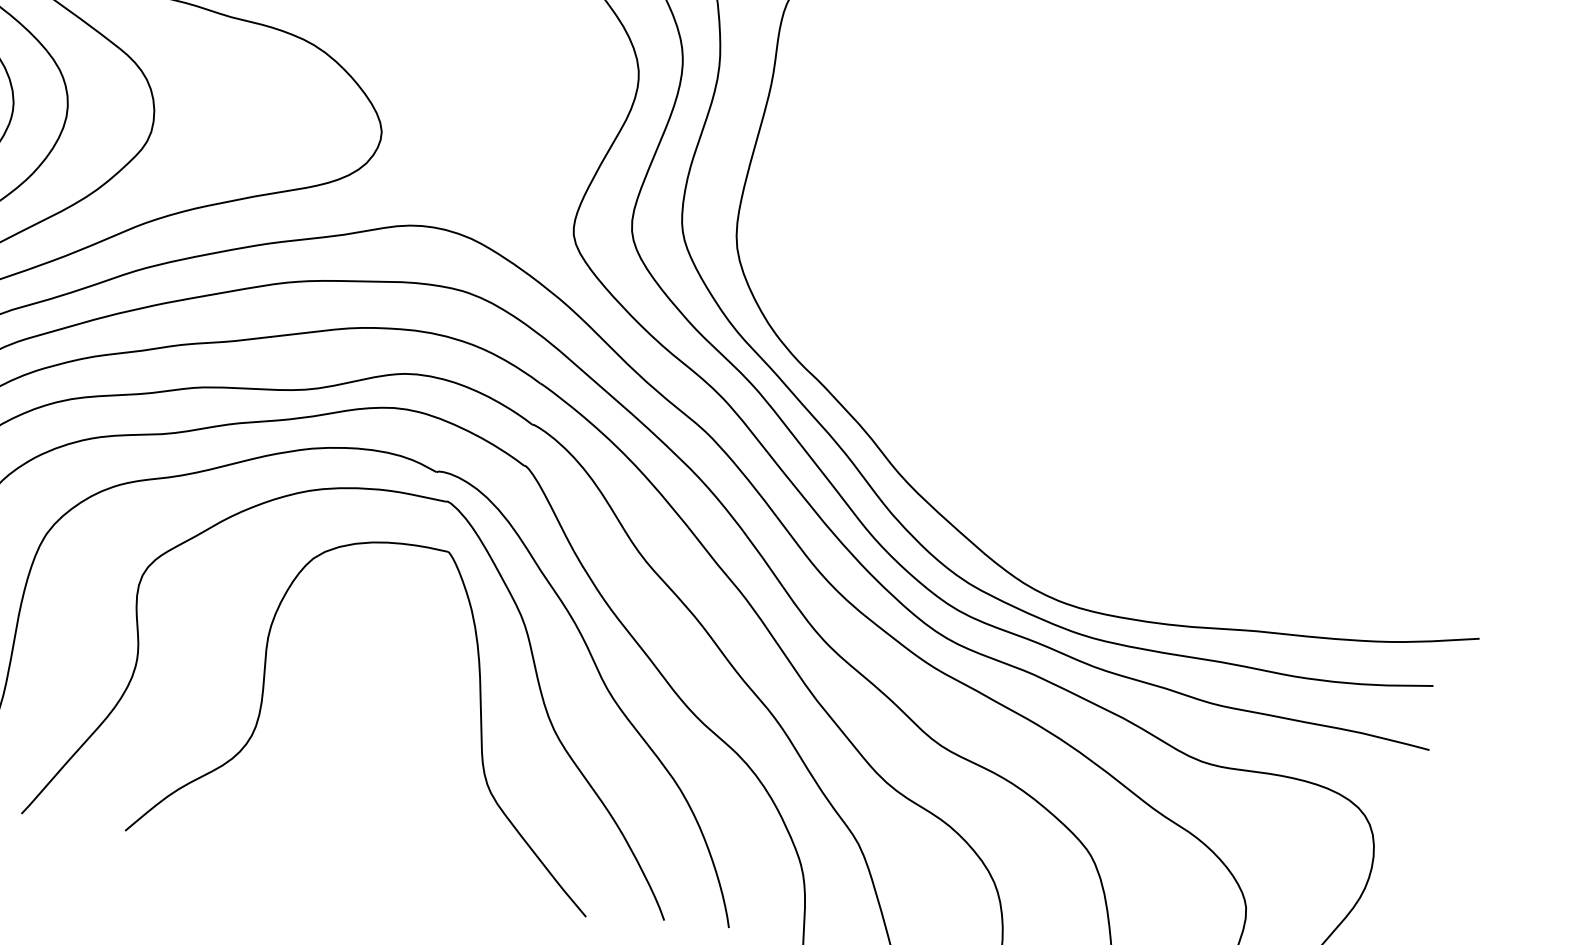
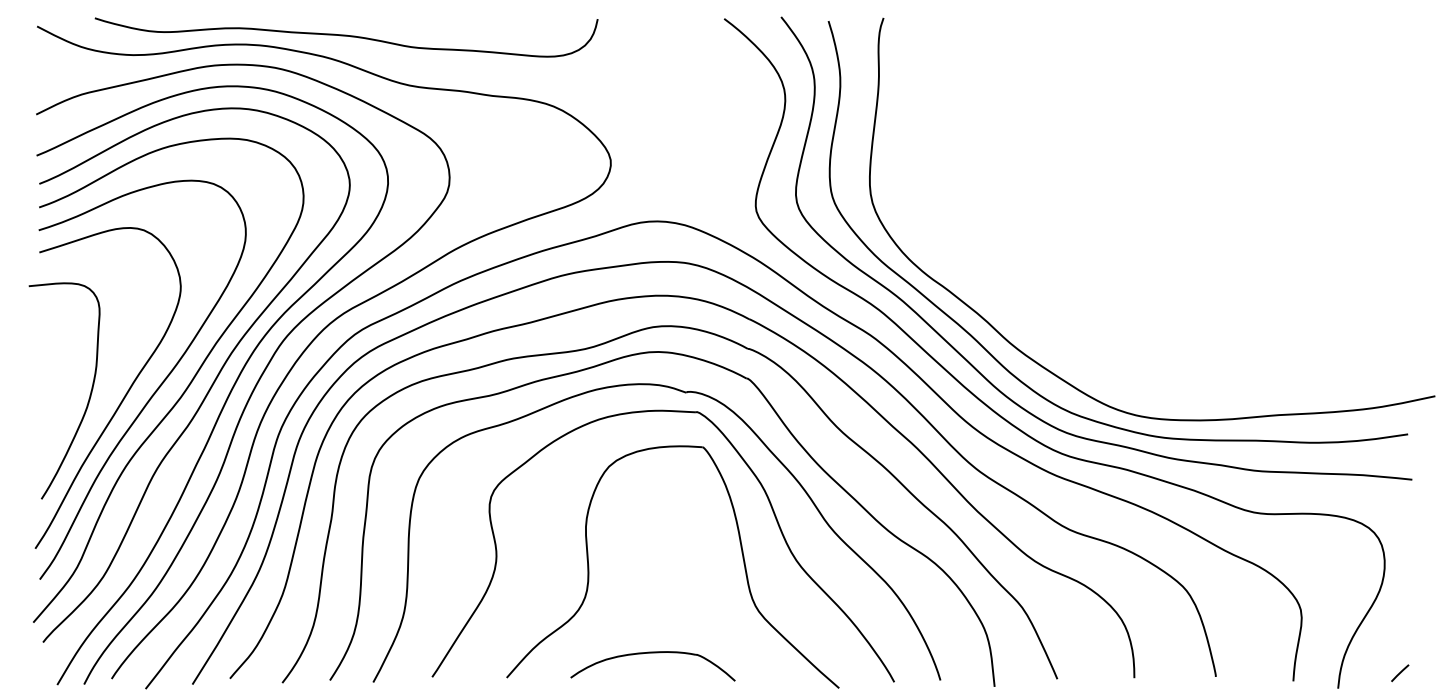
part: (333, 828) -> (652, 653), added

